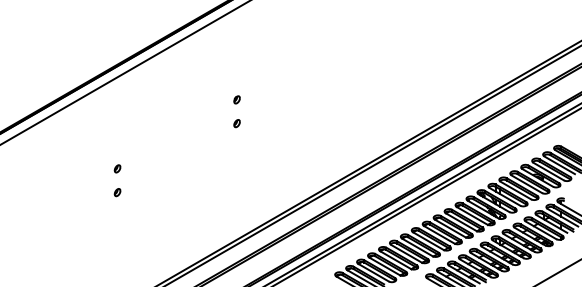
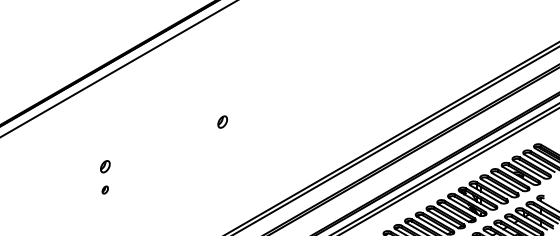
part: (236, 99) -> (222, 98), removed
part: (236, 123) -> (222, 122), size x1.6
part: (117, 168) -> (105, 166), size x1.6

